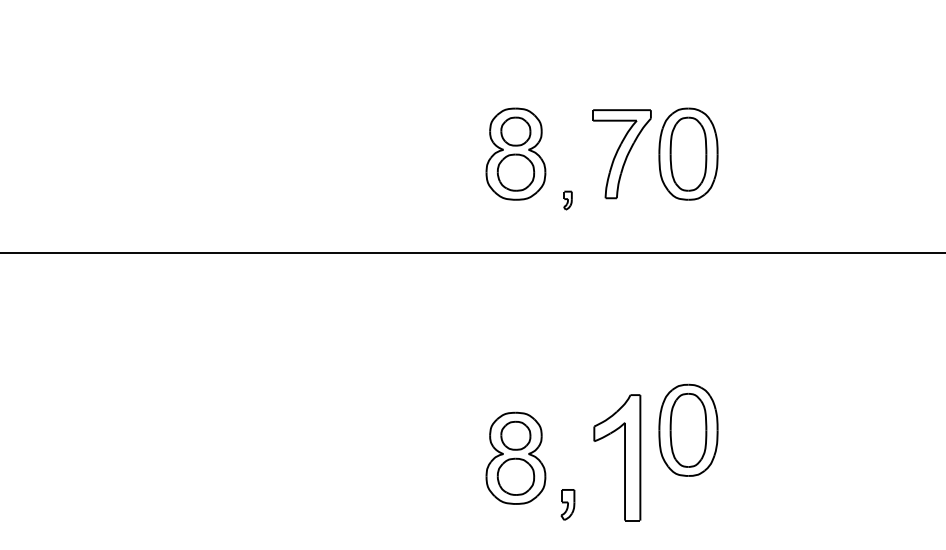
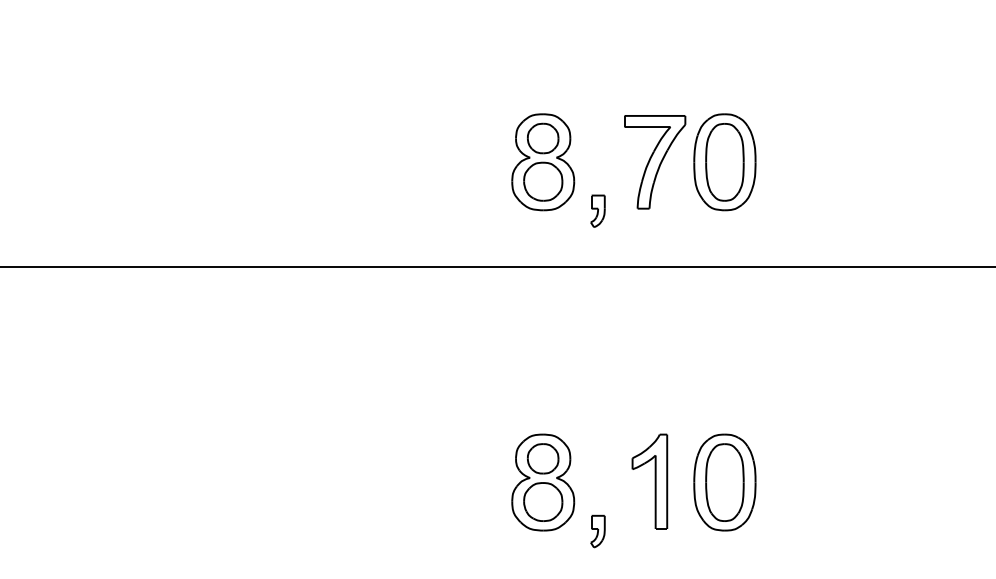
part: (567, 200) -> (597, 211), size x1.67
part: (688, 429) -> (724, 481), moved
part: (616, 456) -> (649, 480), size x0.71

